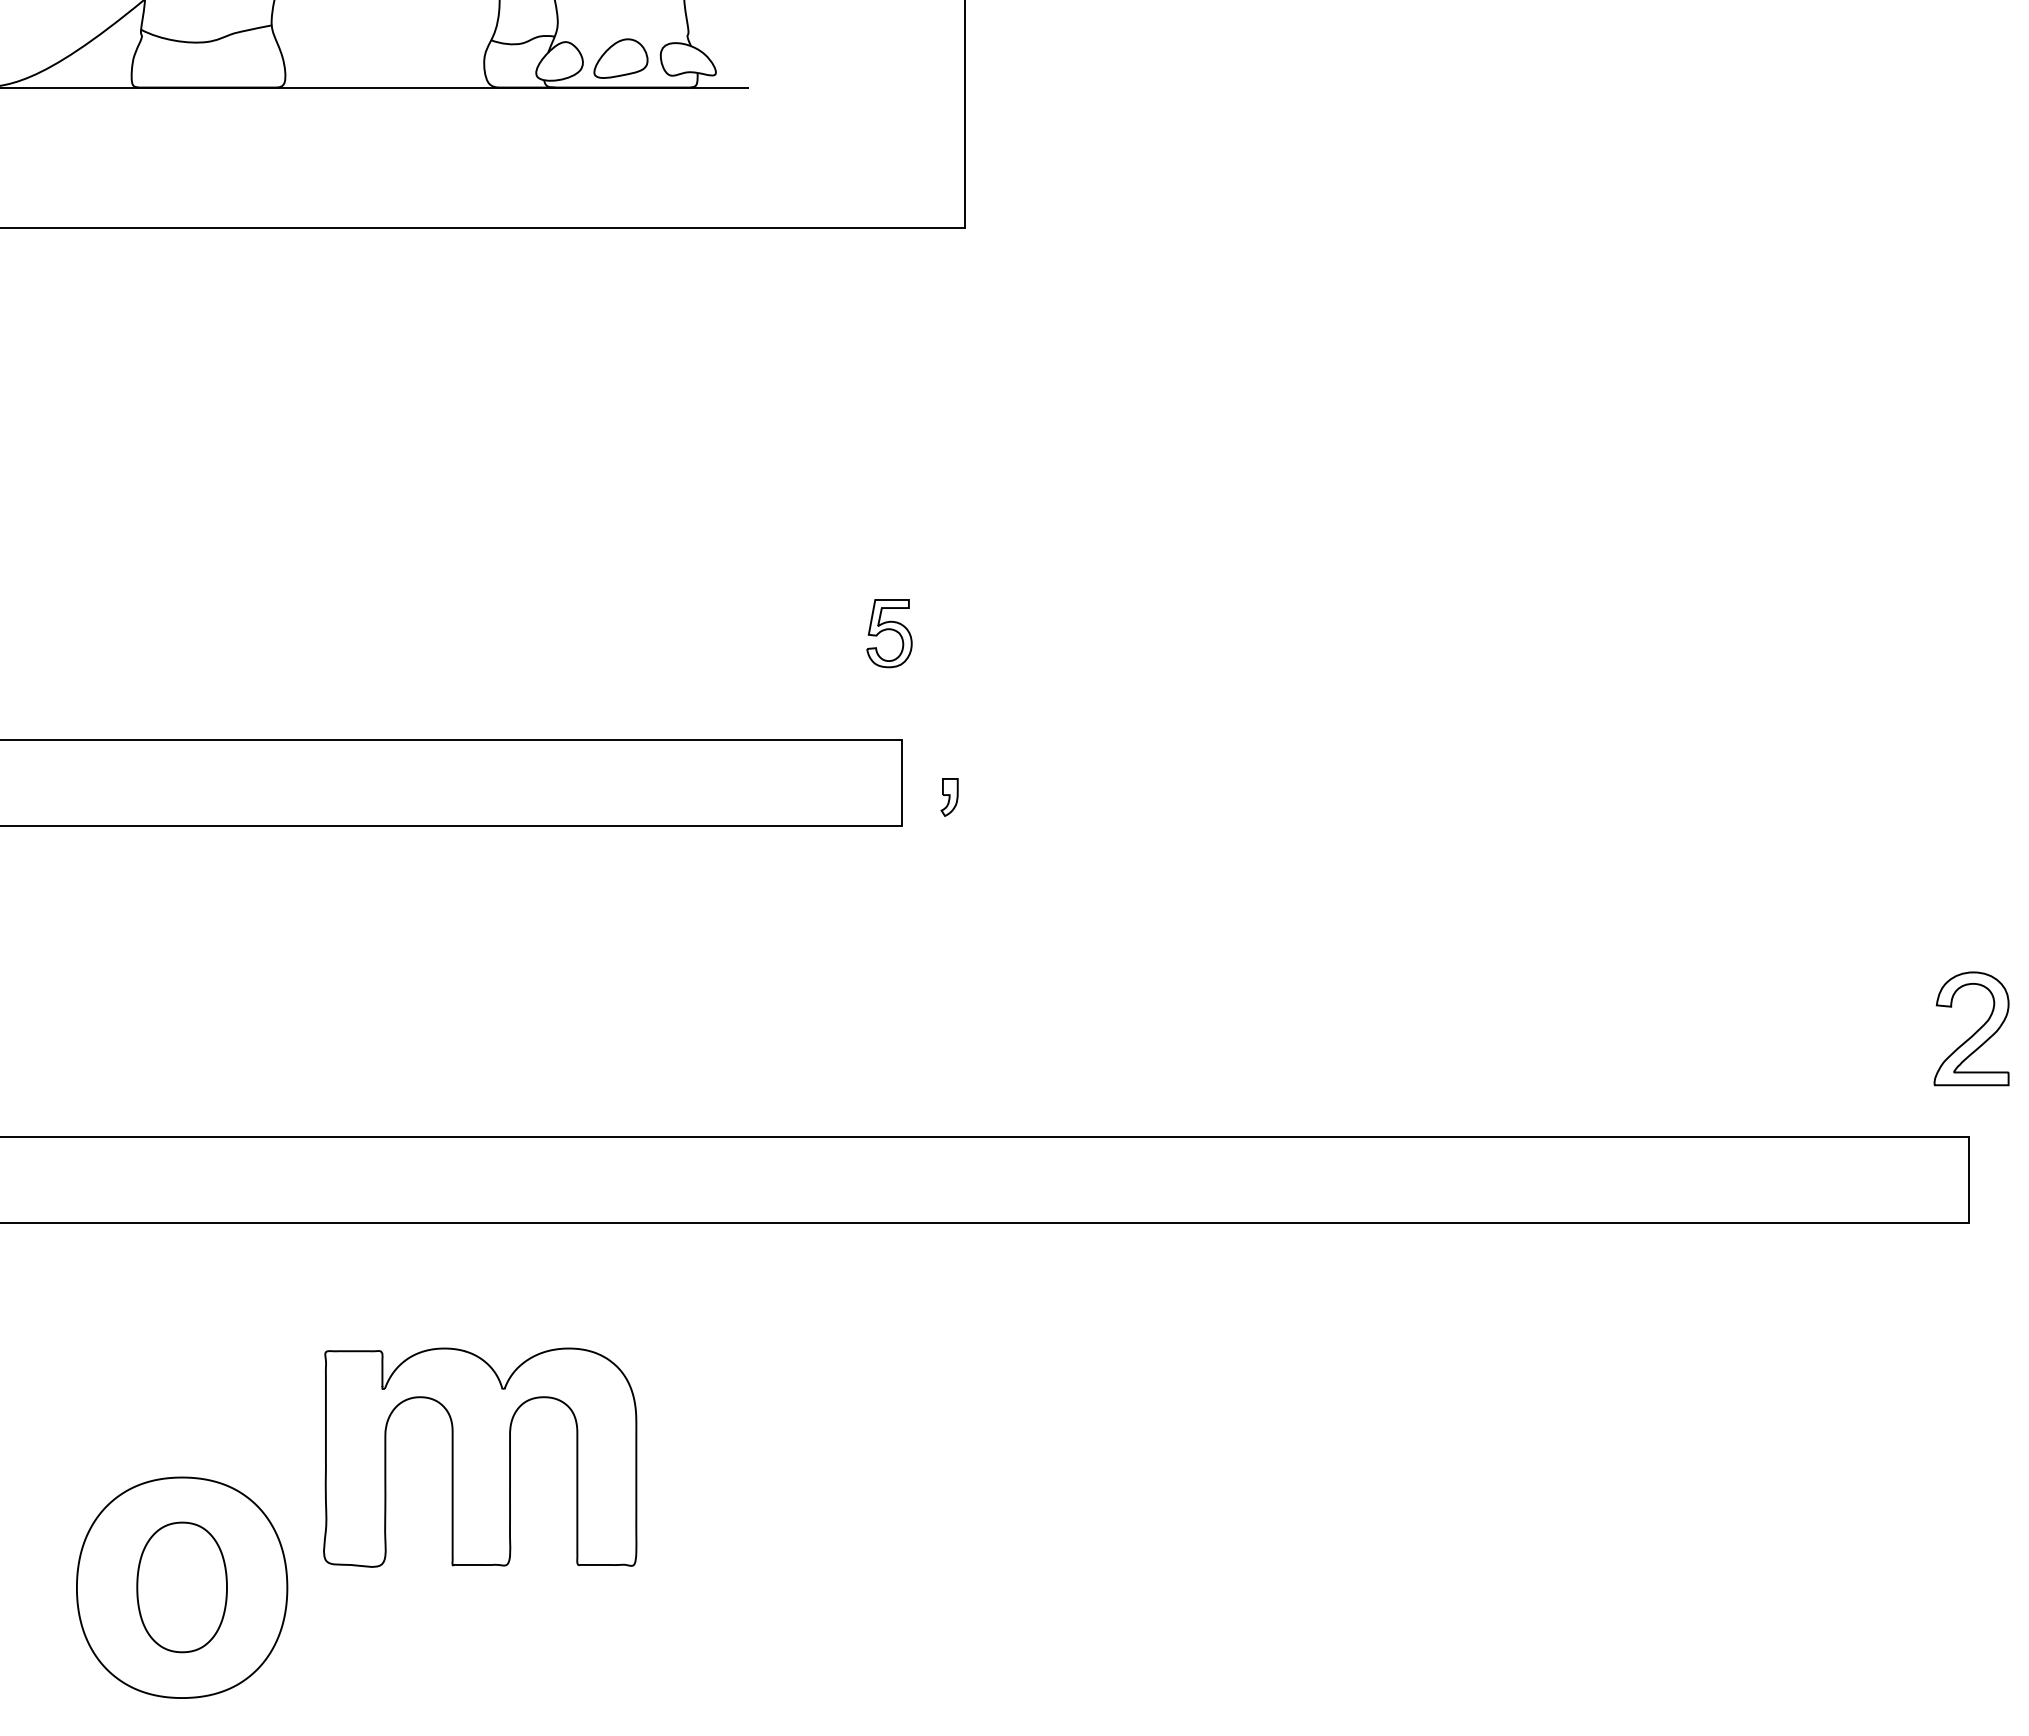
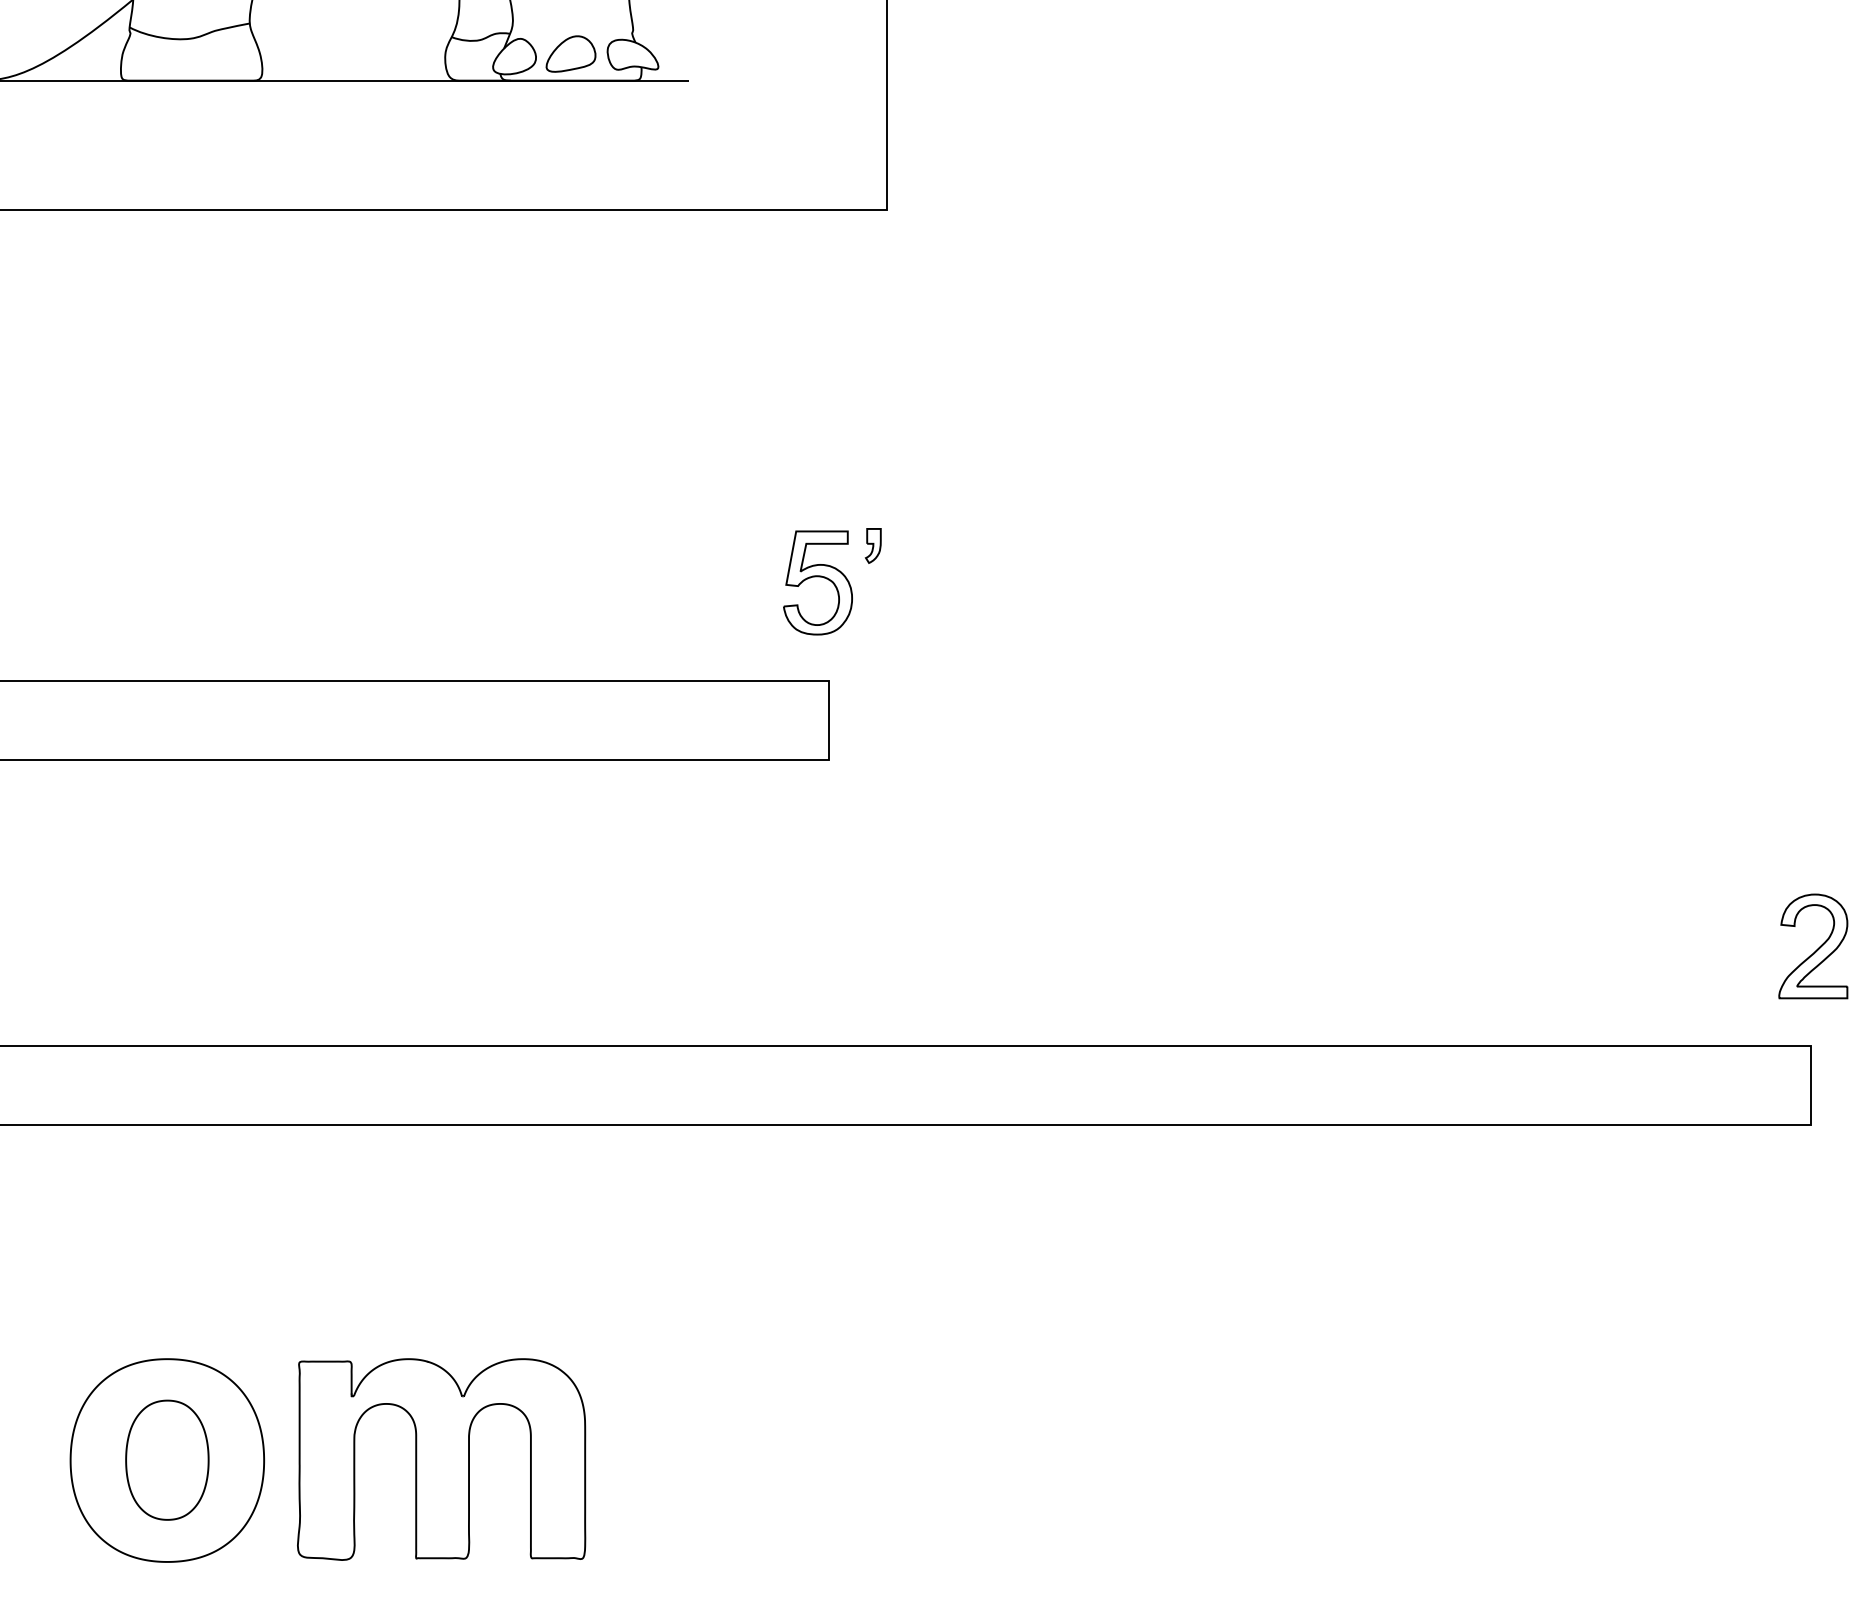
part: (889, 633) -> (818, 582), size x1.67
part: (949, 797) -> (873, 546), moved
part: (480, 1457) -> (441, 1459), moved

